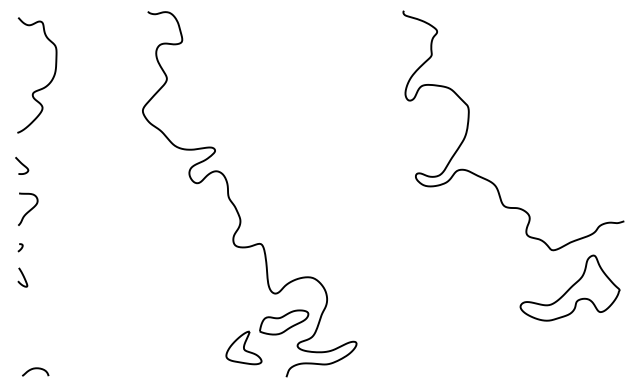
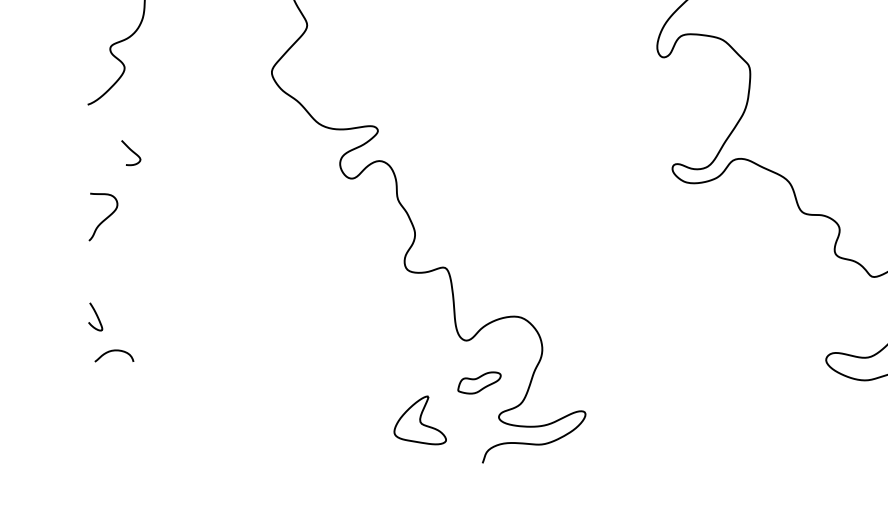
curve: (22, 165) -> (131, 152), moved
curve: (21, 247) -> (93, 272), removed
part: (284, 322) -> (479, 383), size x0.6
curve: (35, 369) -> (114, 352), moved

